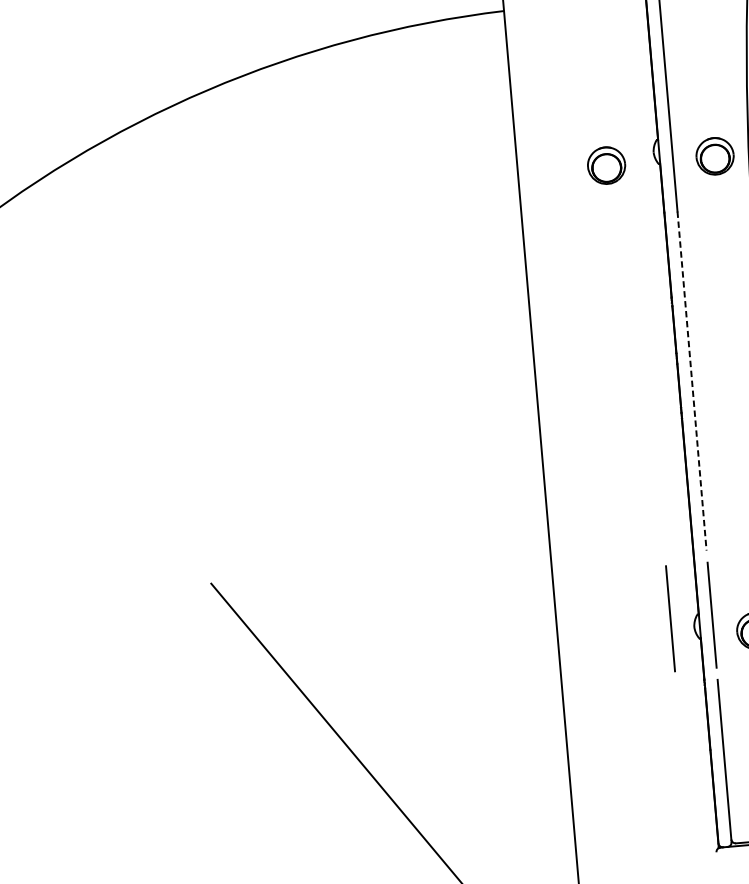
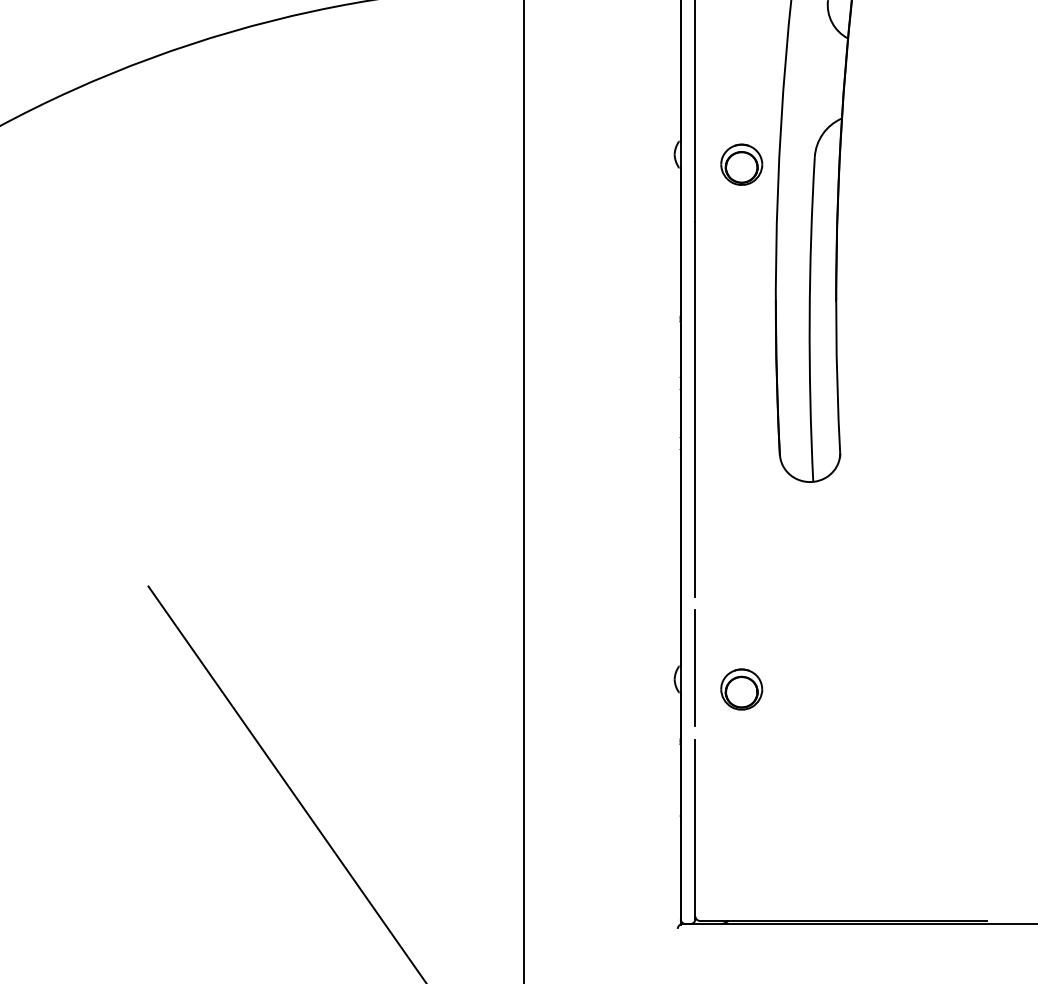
part: (606, 165) -> (621, 164), removed
line: (692, 381) -> (695, 409), dashed -> solid
line: (669, 618) -> (648, 667), removed

